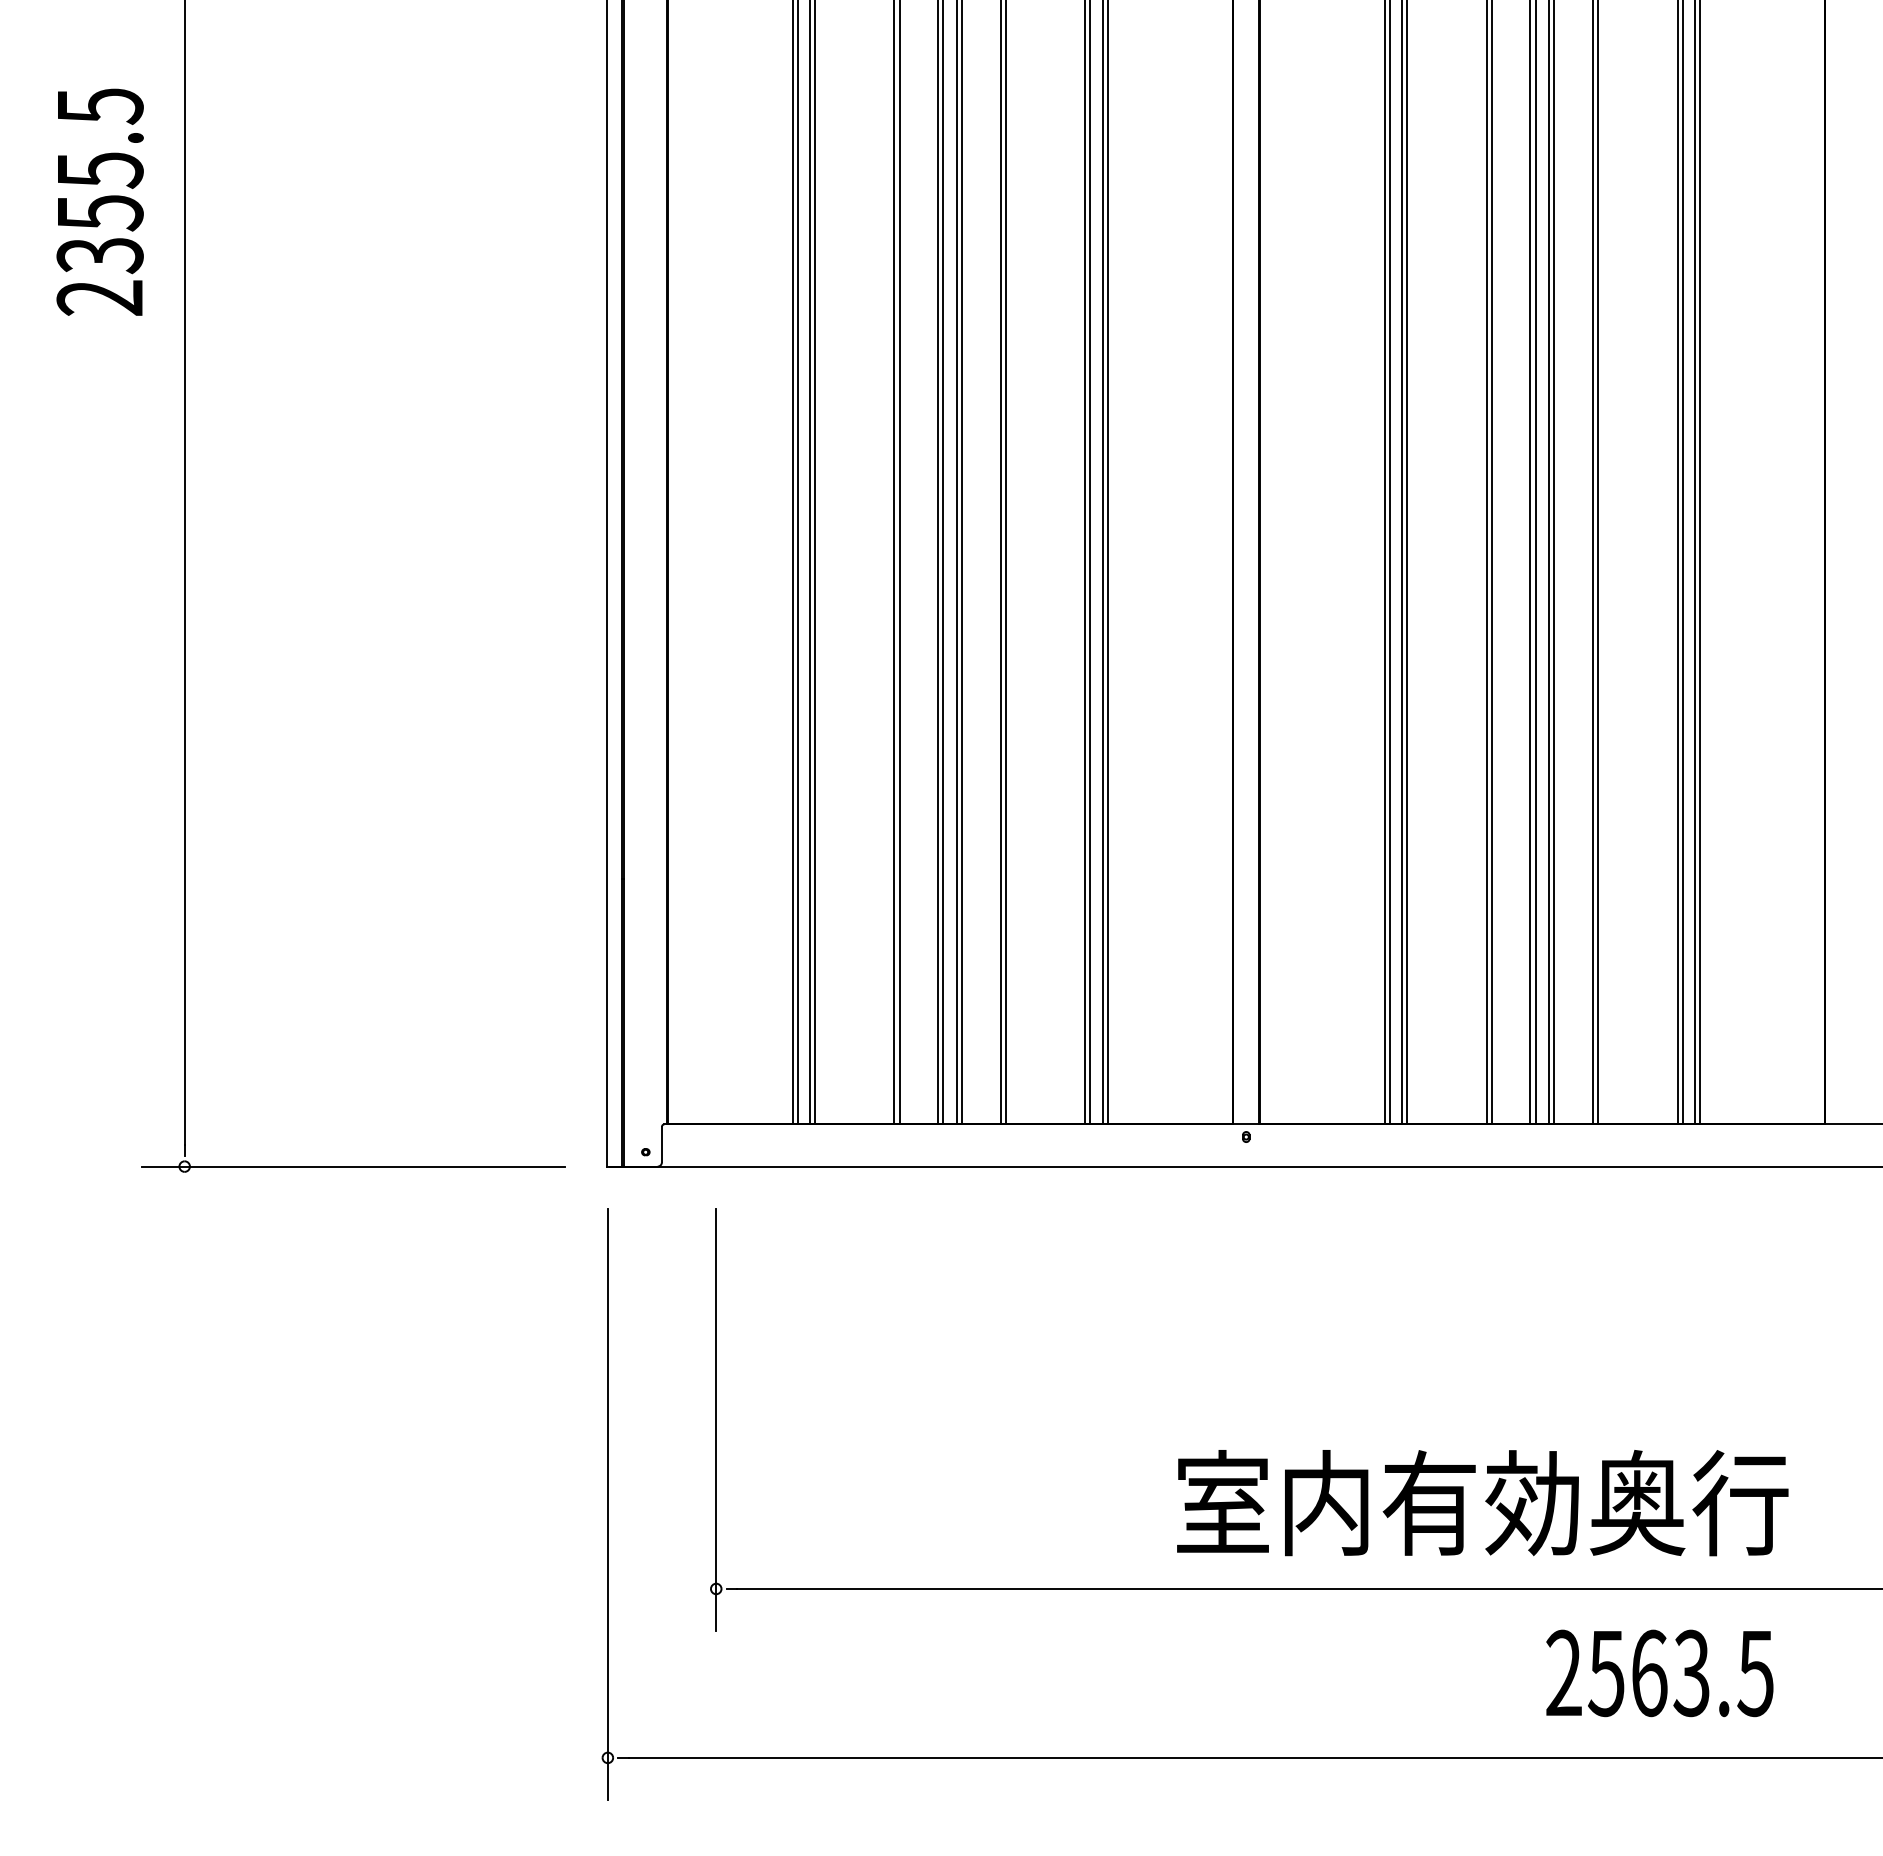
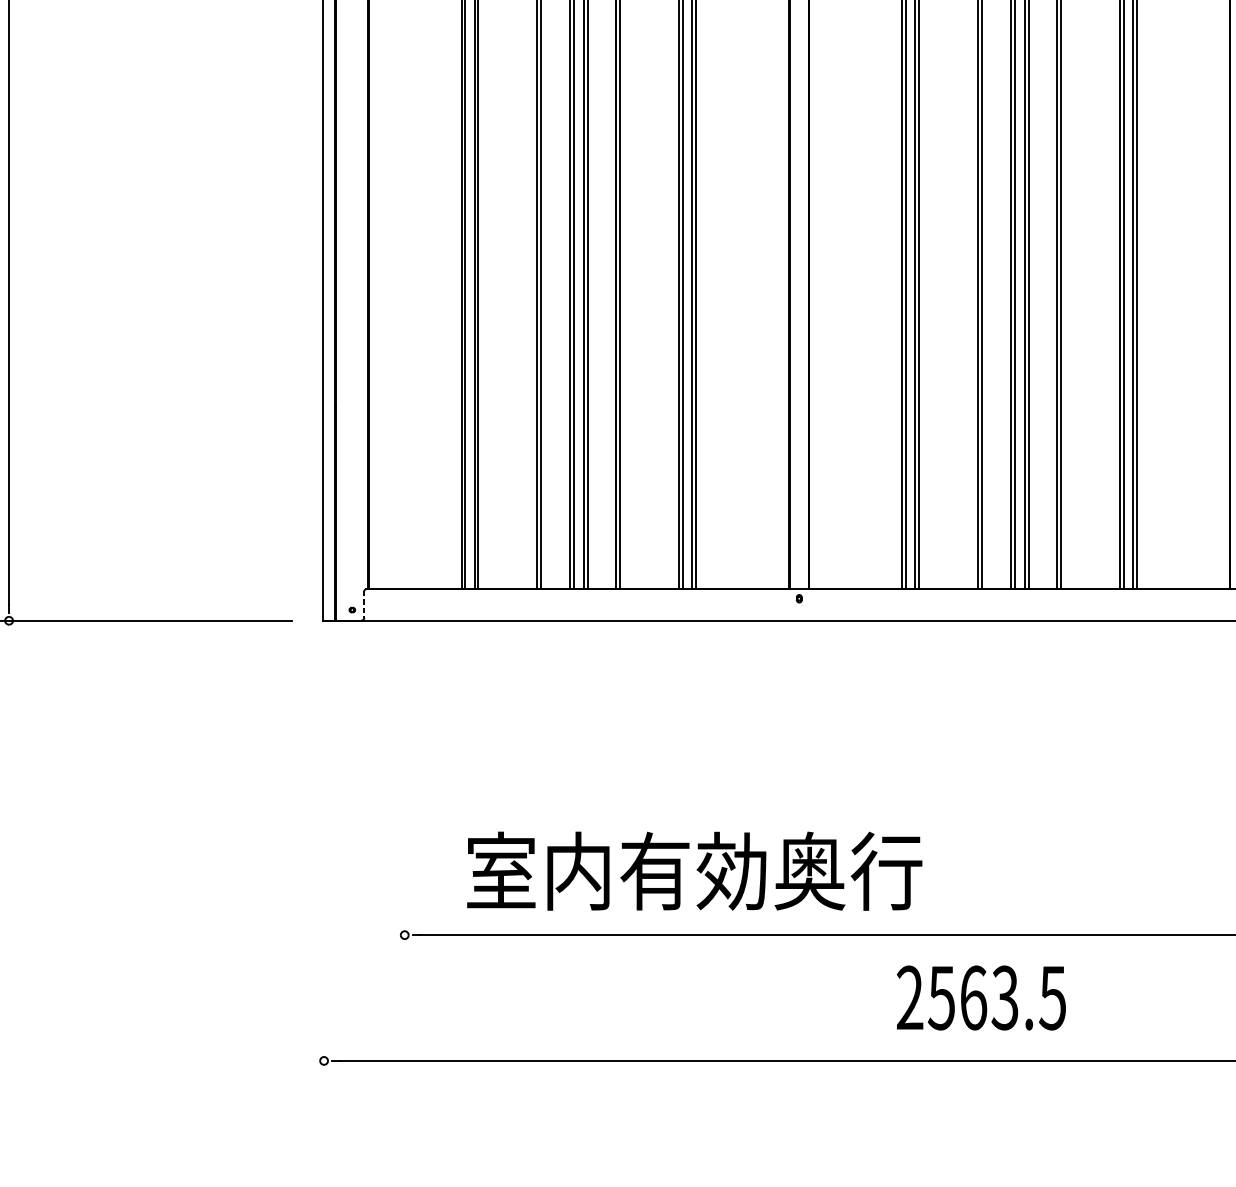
line: (661, 1144) -> (364, 604), solid -> dashed
line: (716, 1419) -> (404, 809), removed
text: (1482, 1503) -> (694, 871), moved
line: (607, 1504) -> (323, 872), removed
text: (1659, 1673) -> (981, 998), moved

